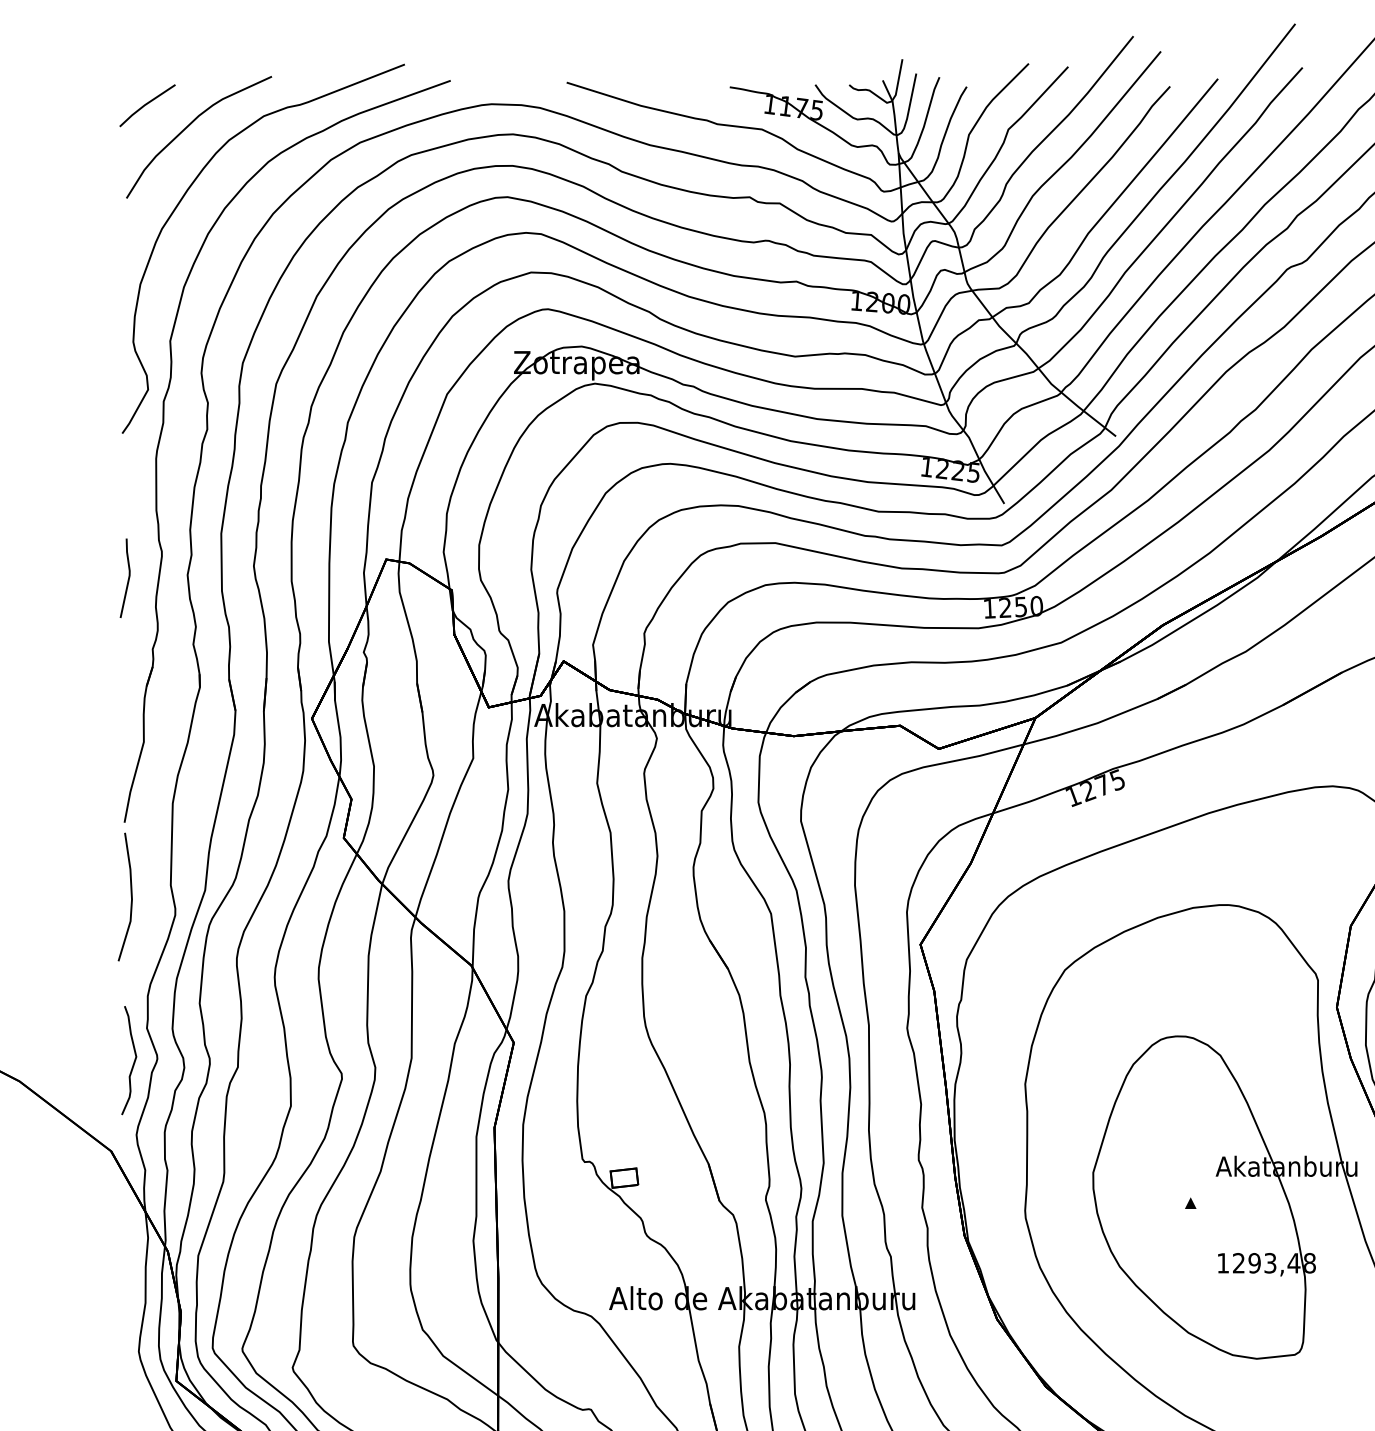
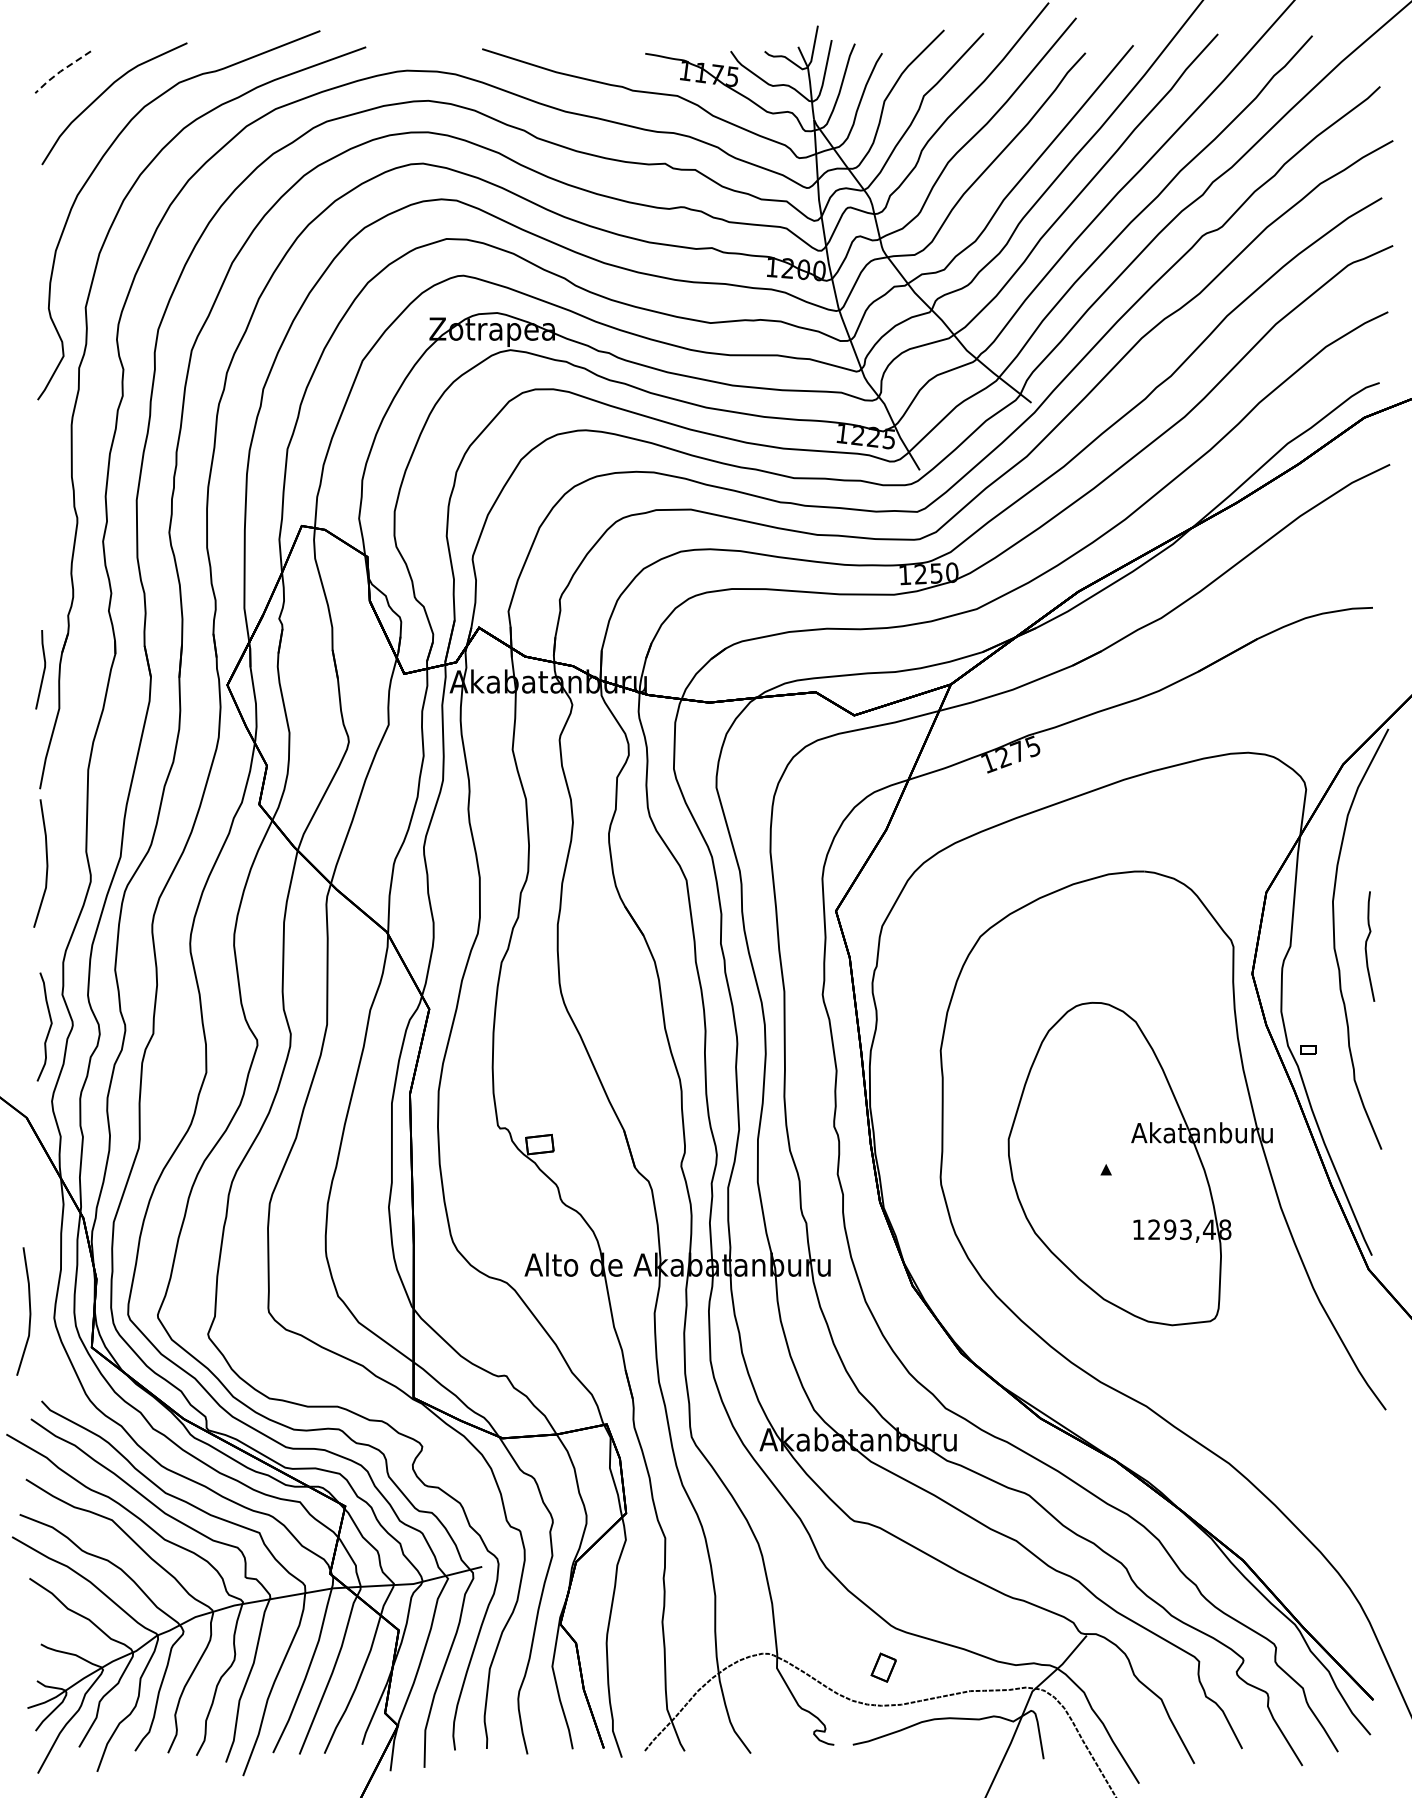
line: (145, 105) -> (60, 71), solid -> dashed
line: (128, 578) -> (43, 669), moved
line: (114, 1345) -> (29, 1311), added

